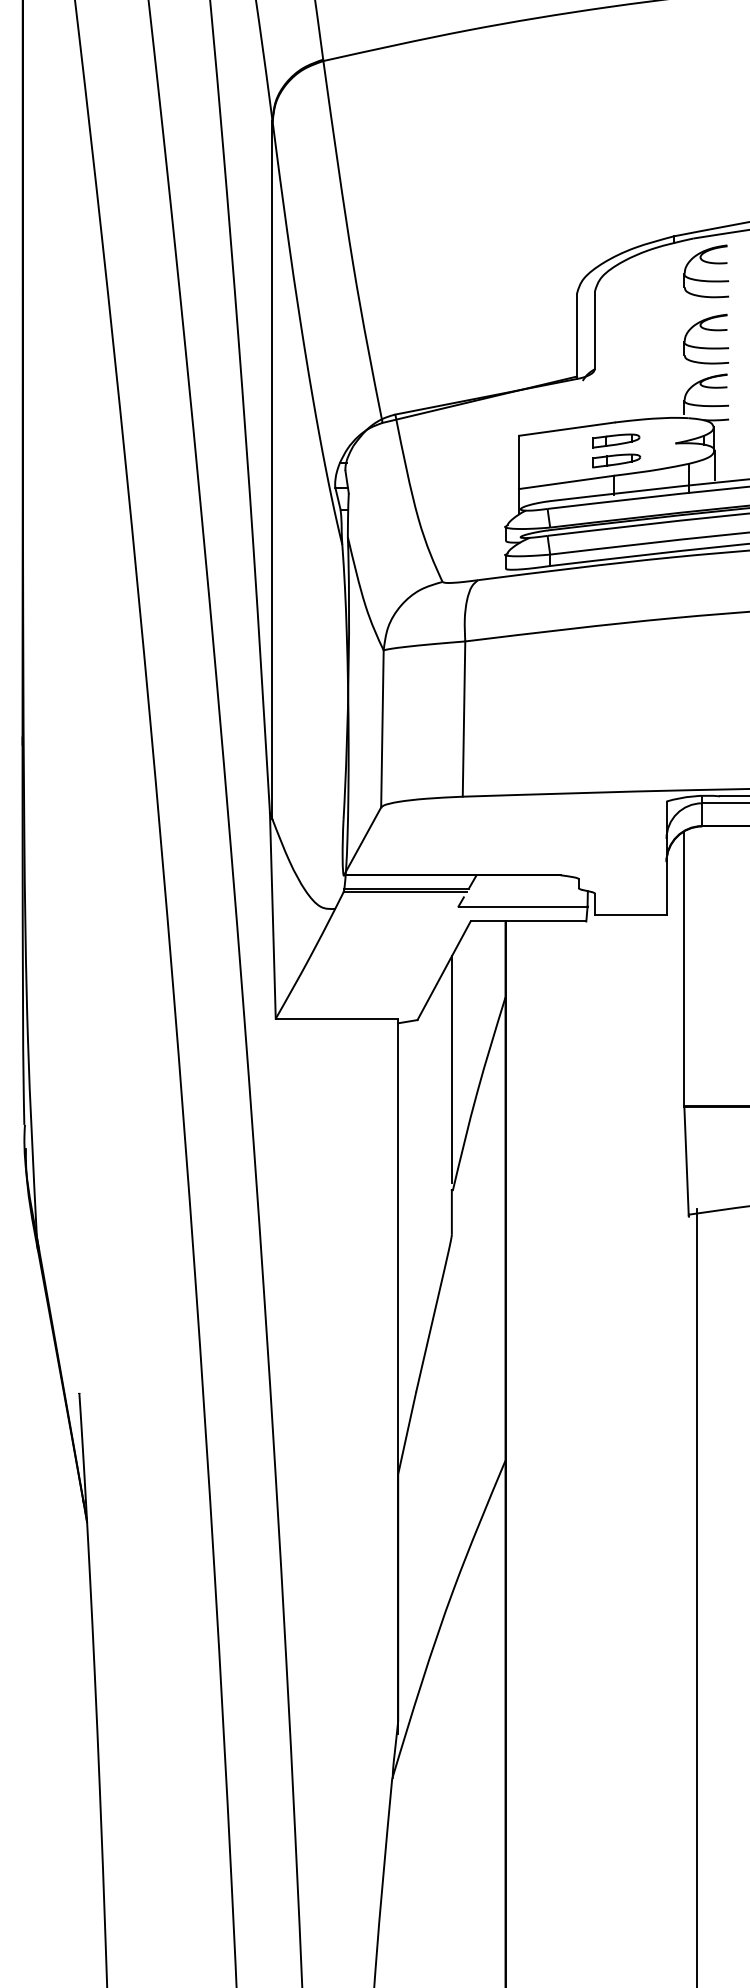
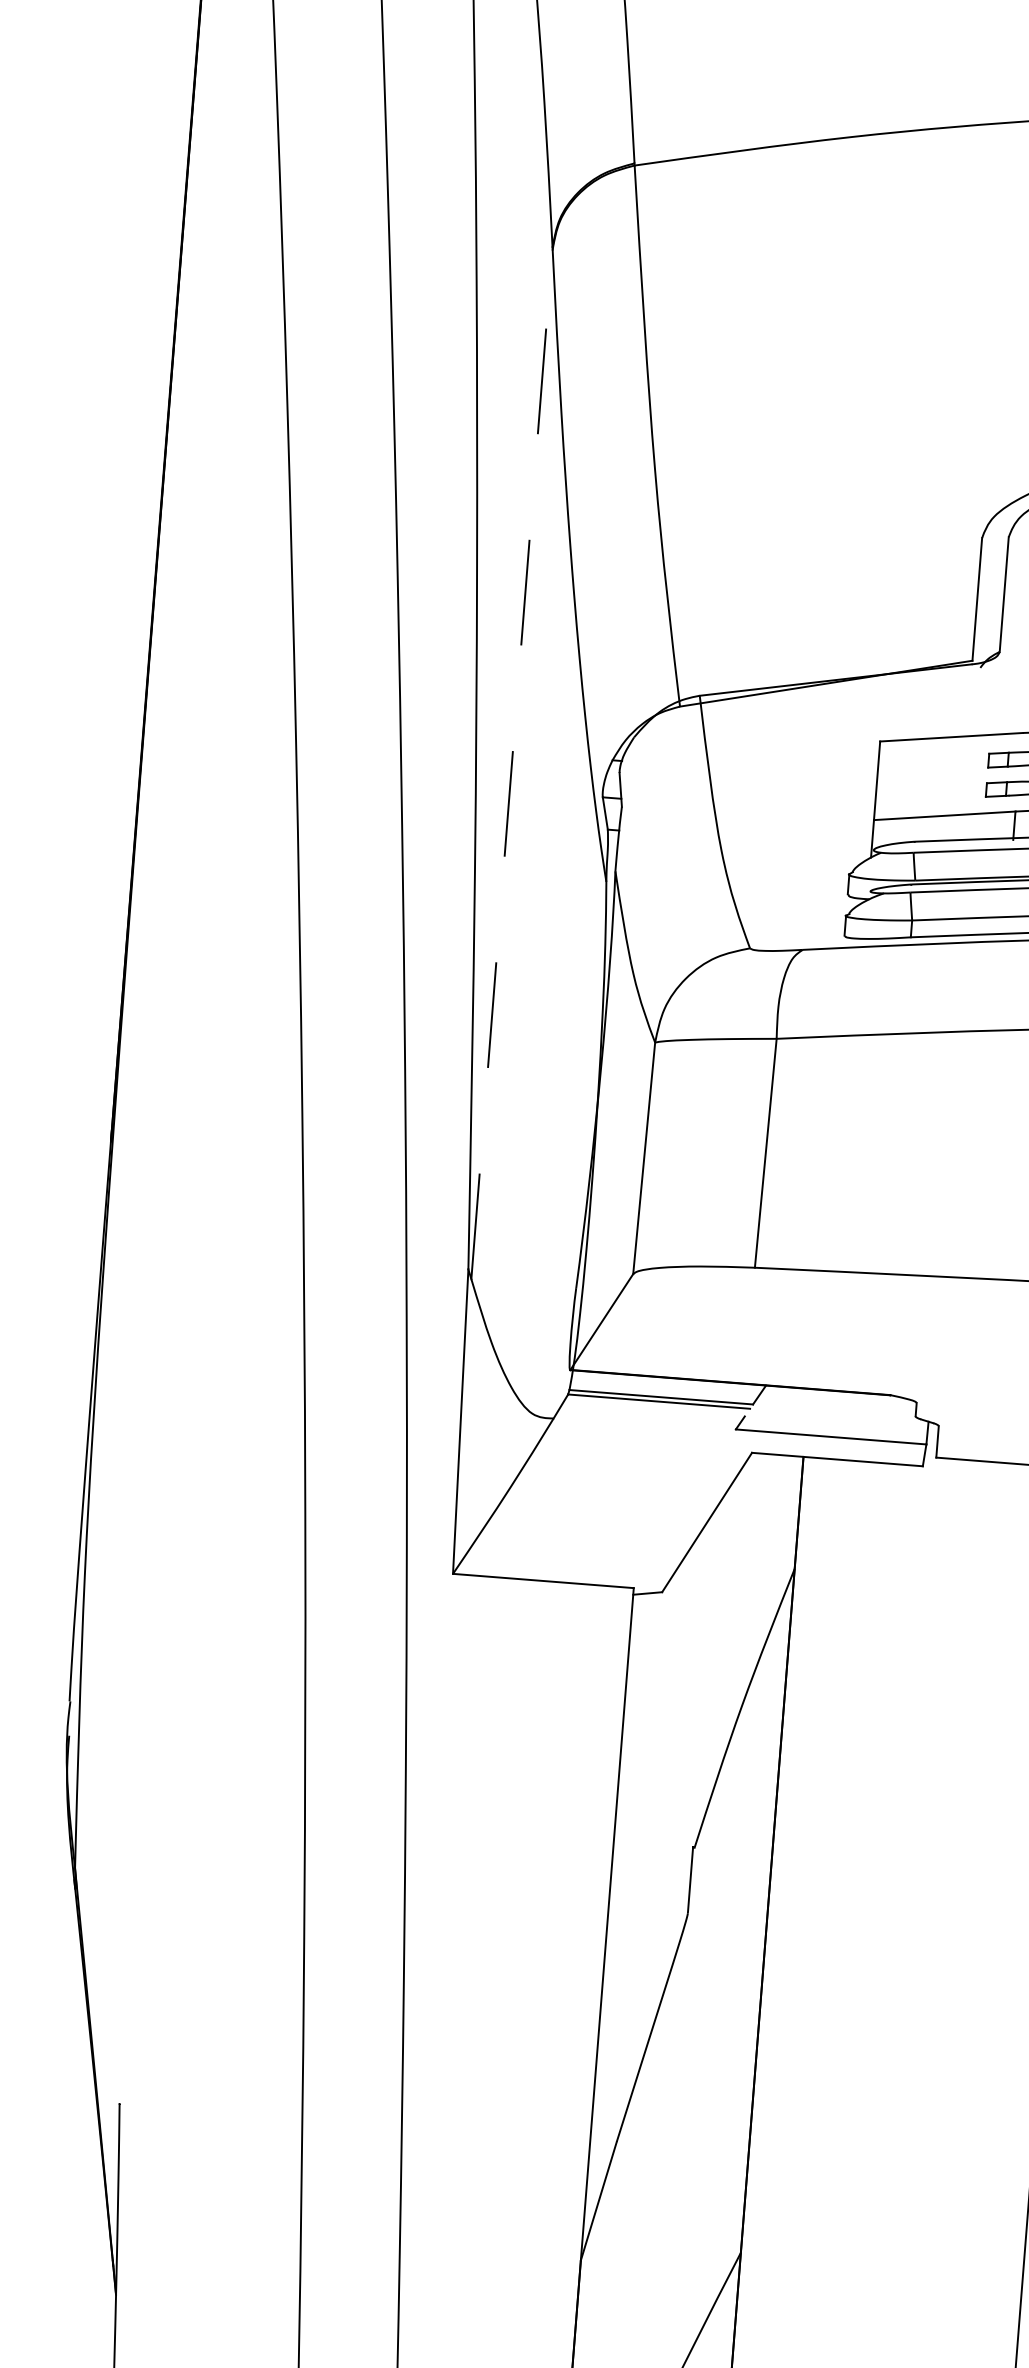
line: (272, 469) -> (512, 762), solid -> dashed
line: (451, 1069) -> (706, 1669), removed

